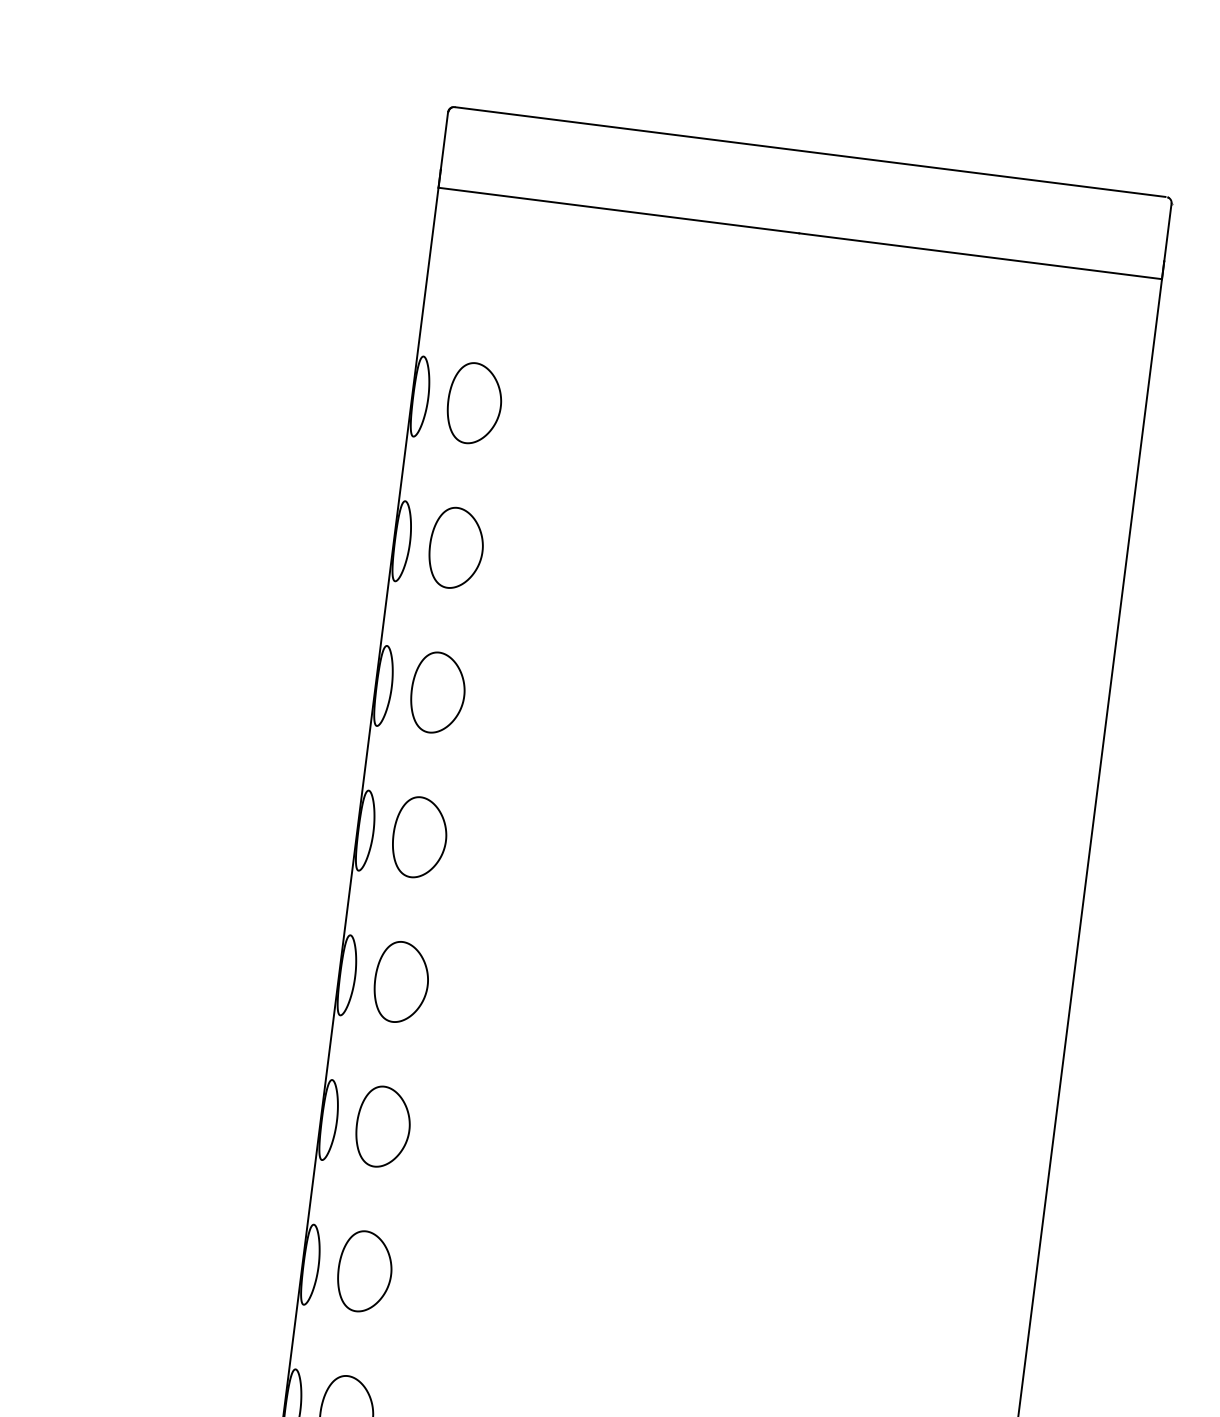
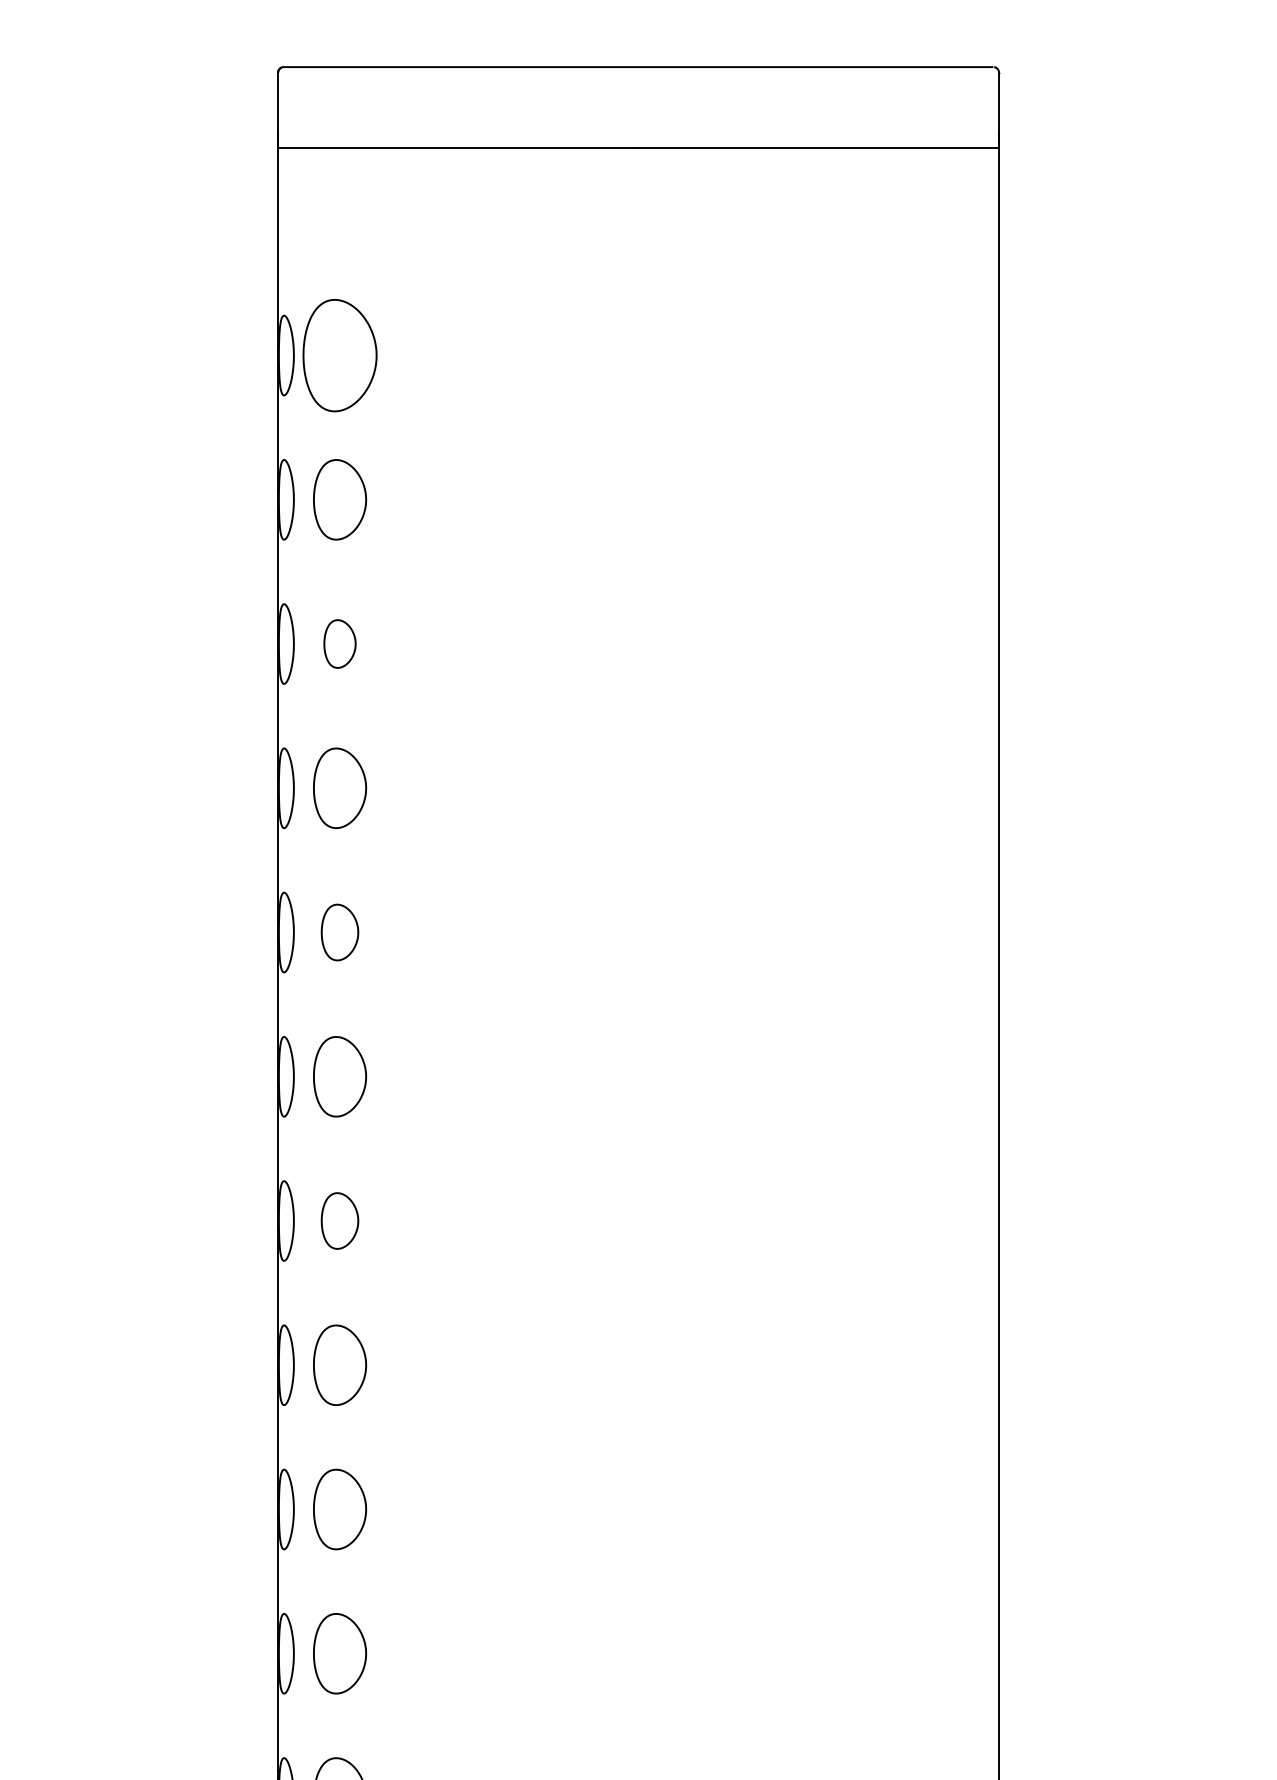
part: (474, 403) -> (339, 355), size x1.4
part: (437, 692) -> (339, 643), size x0.6
part: (400, 982) -> (339, 932), size x0.7
part: (364, 1271) -> (339, 1220), size x0.7

